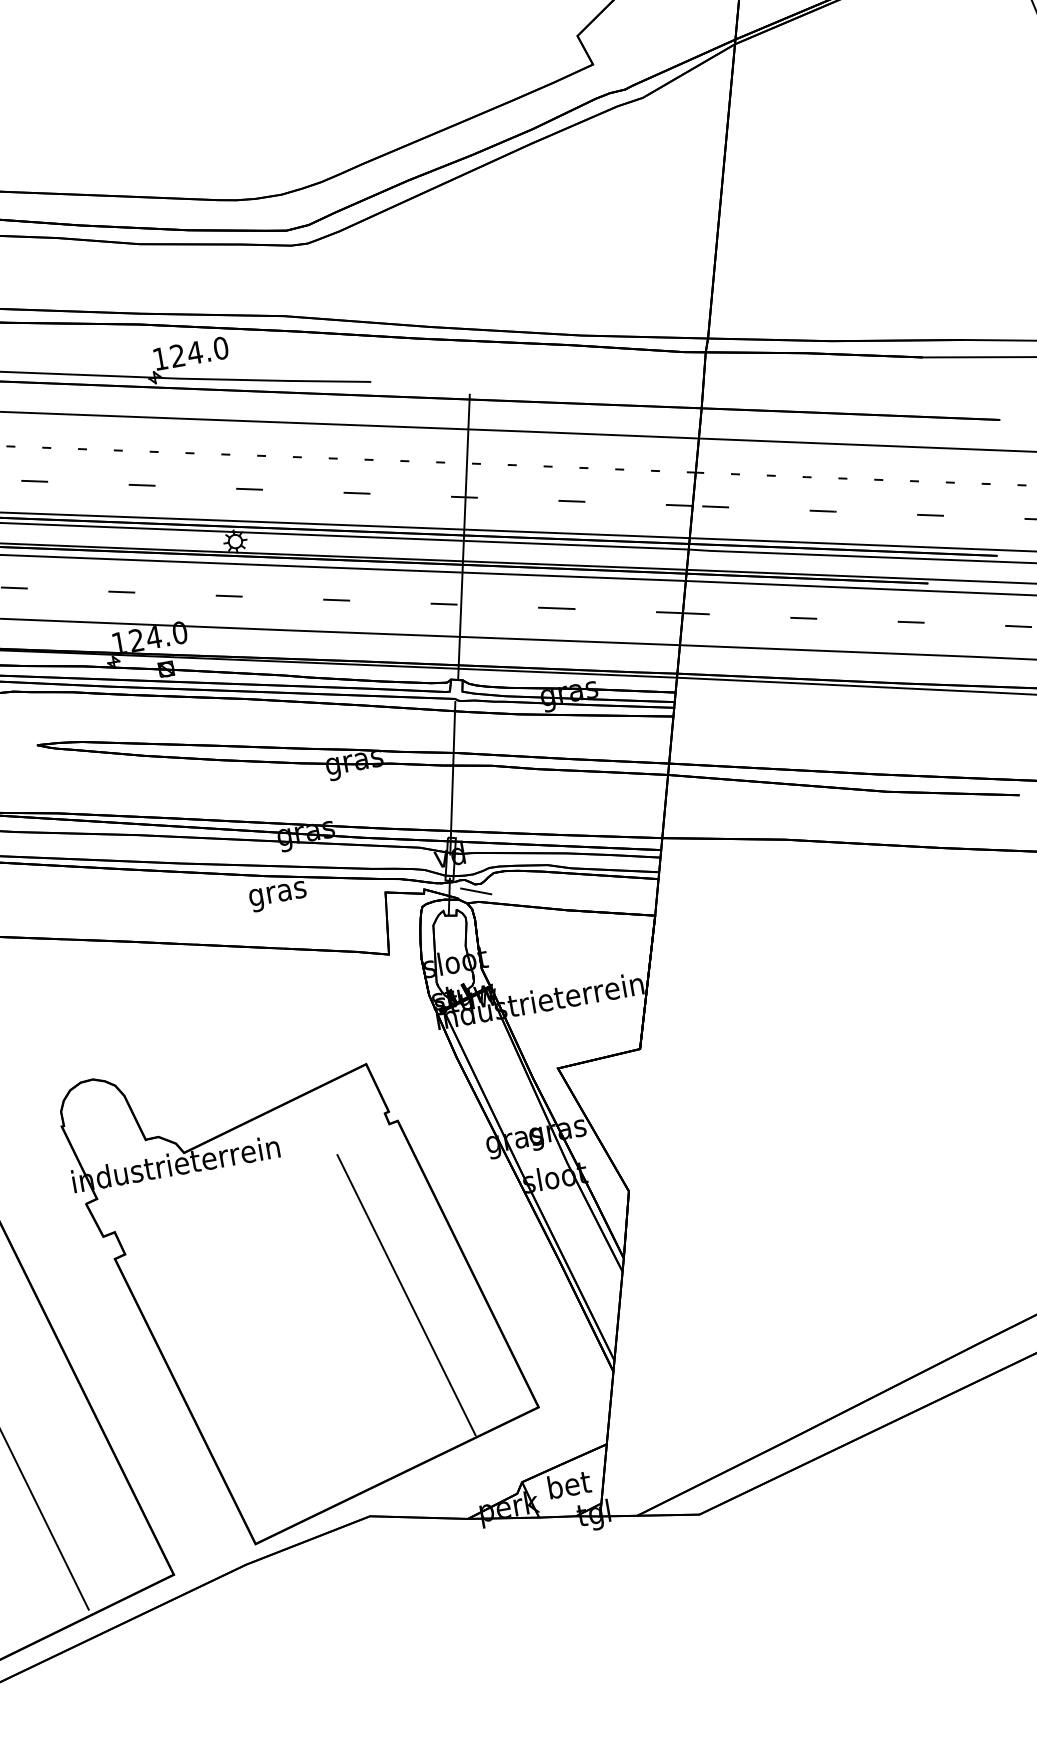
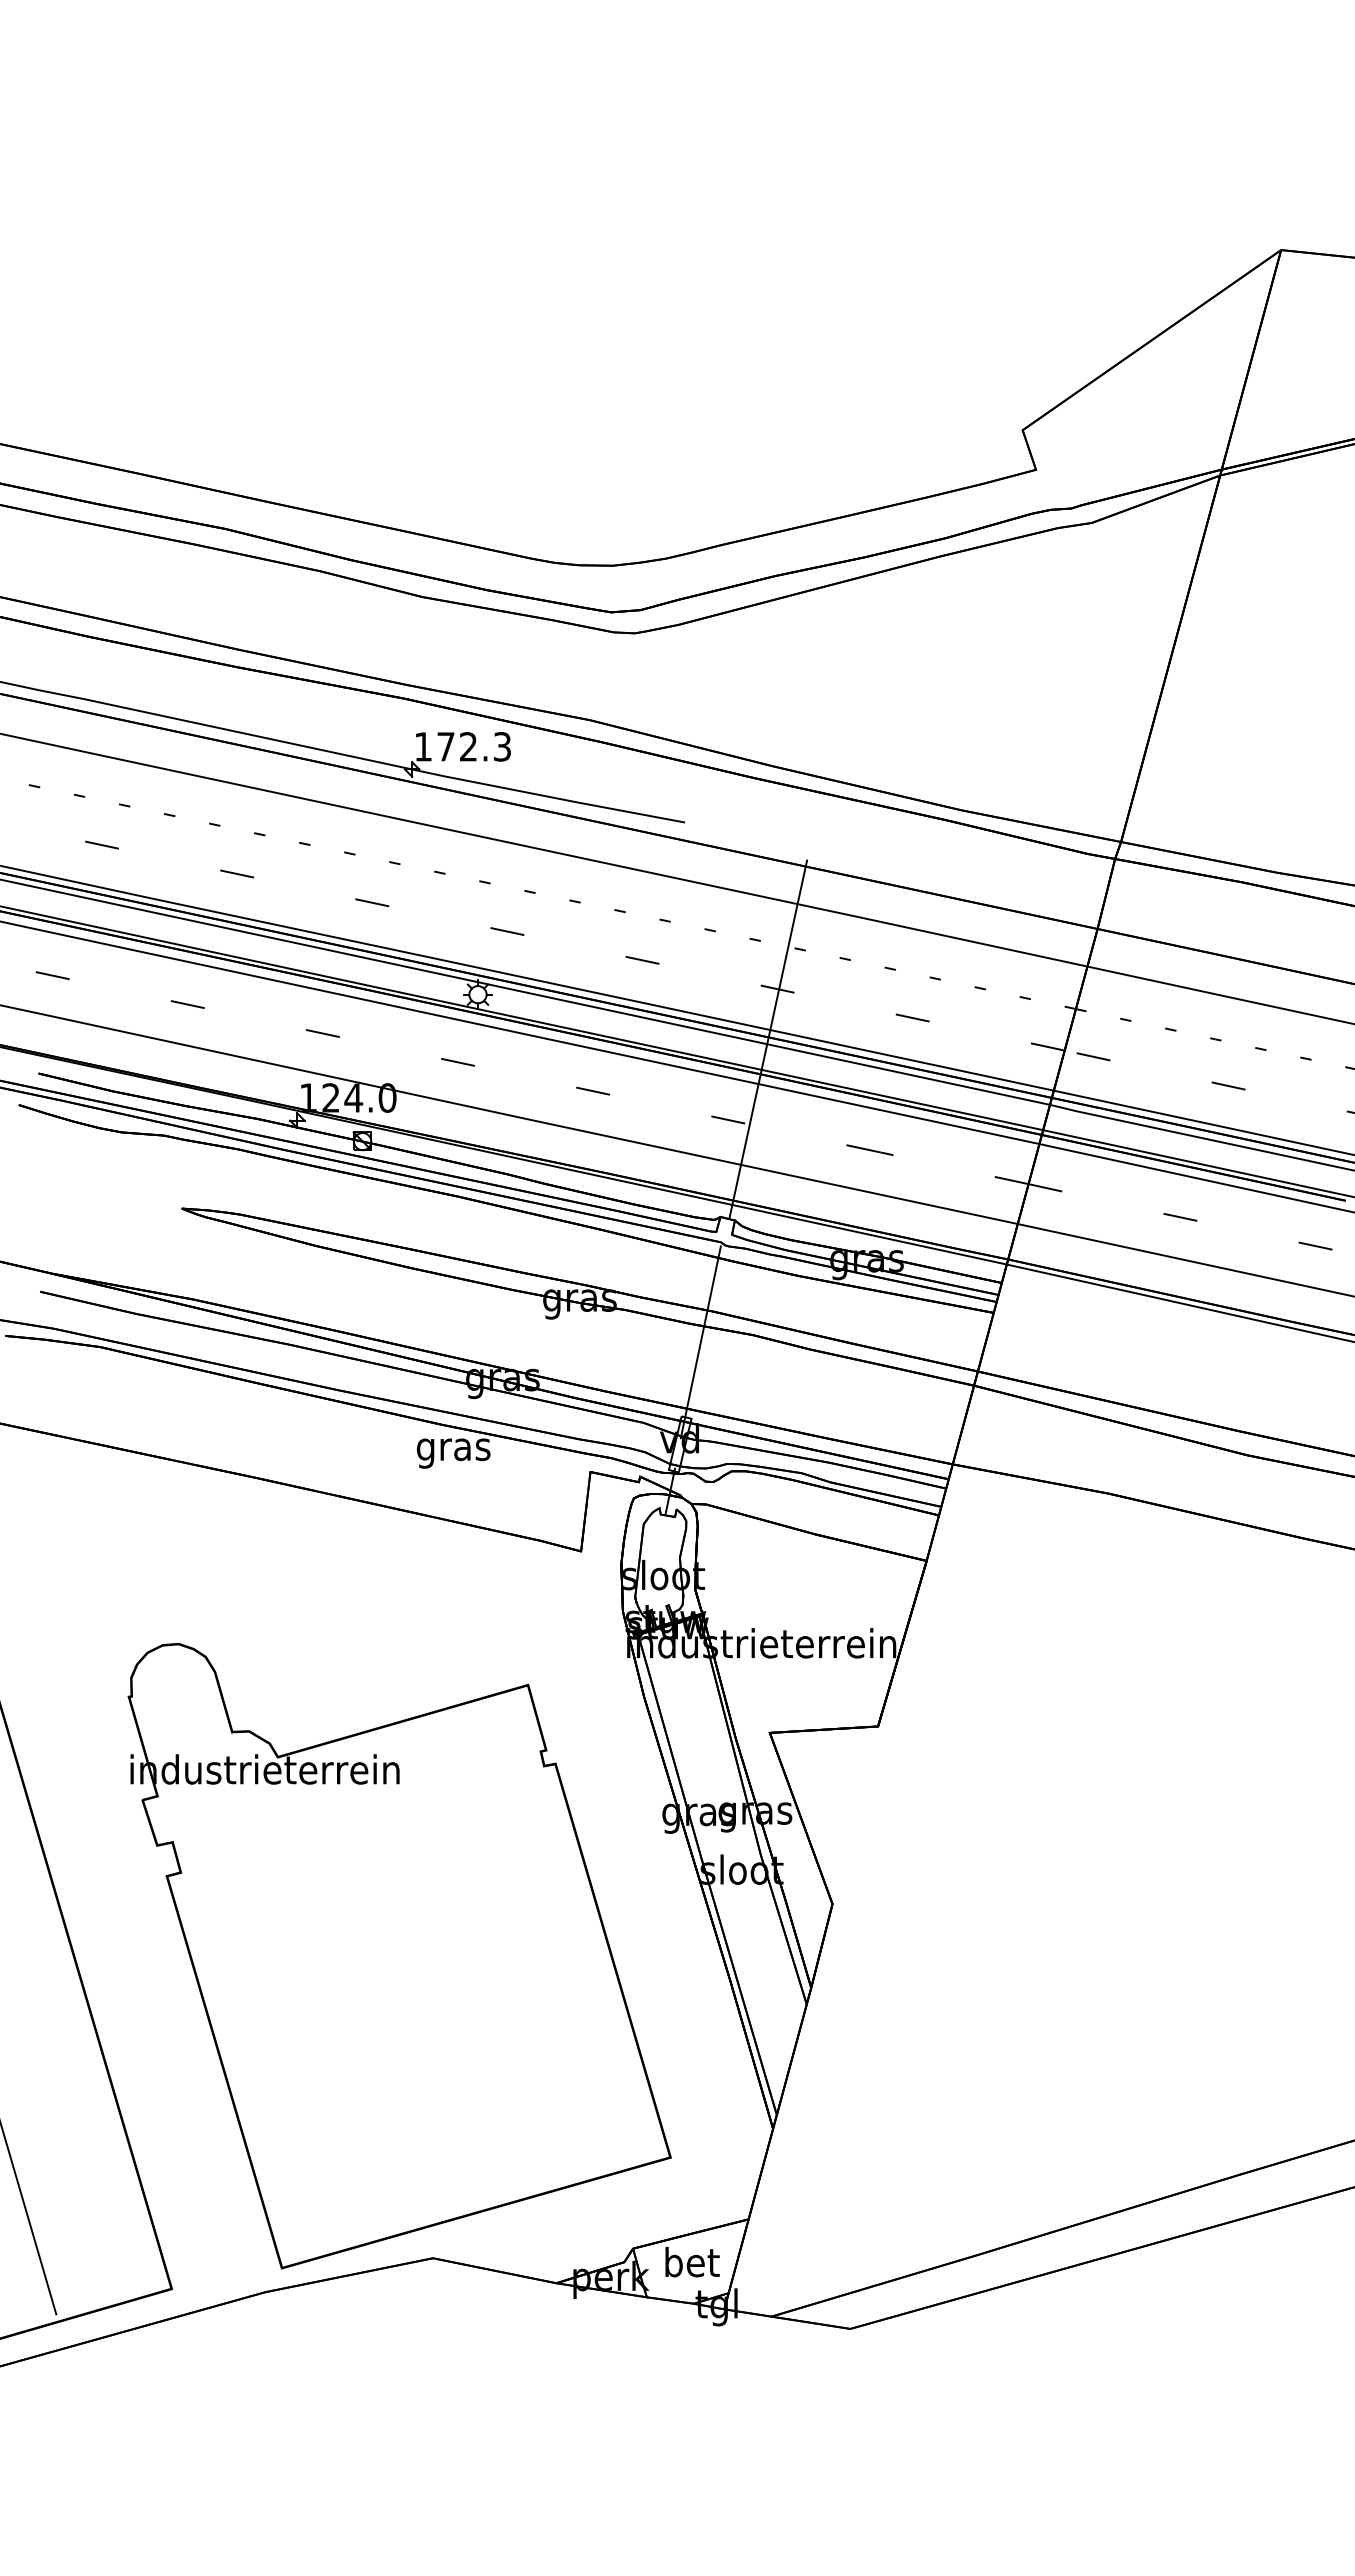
text: (199, 351) -> (474, 746), 124.0 -> 172.3
line: (476, 891) -> (705, 1490), removed
line: (405, 1294) -> (527, 1985), removed

